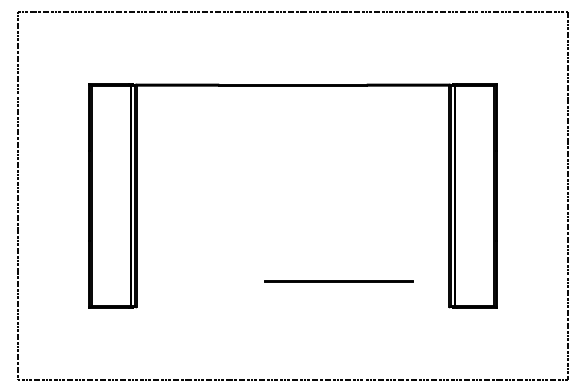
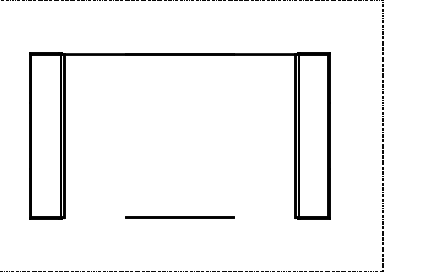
line: (338, 281) -> (179, 217), moved

